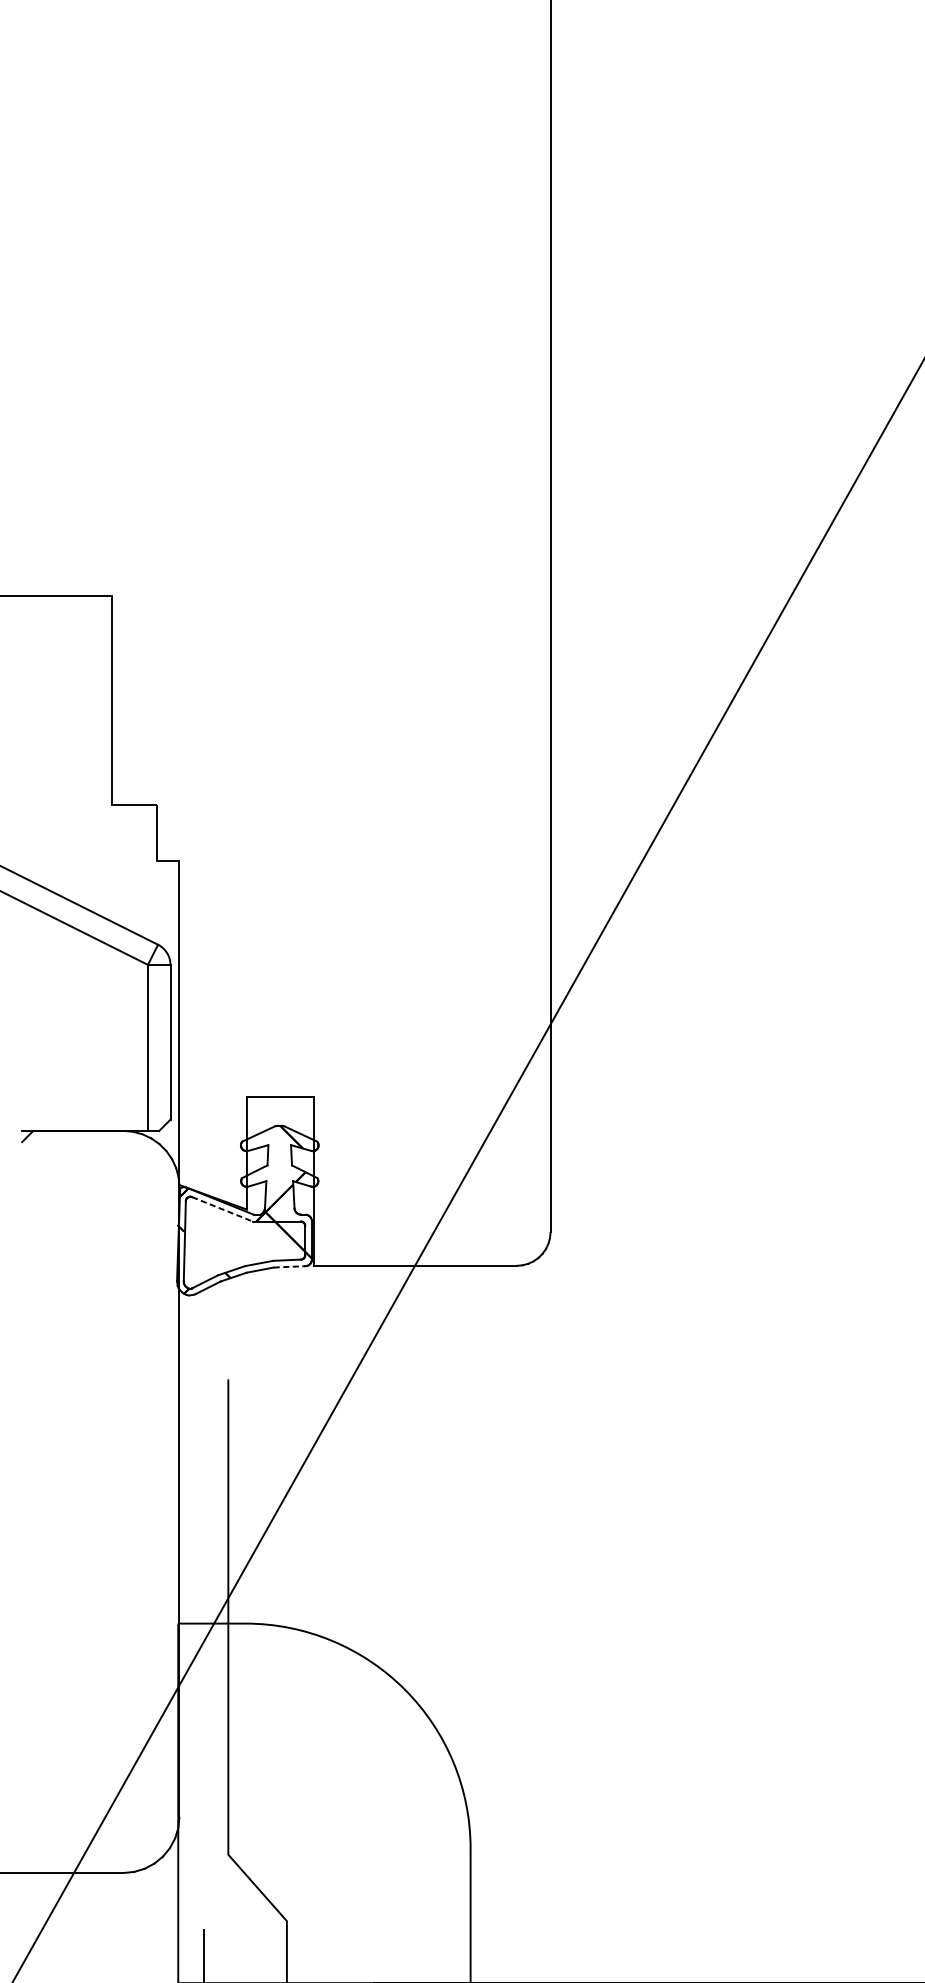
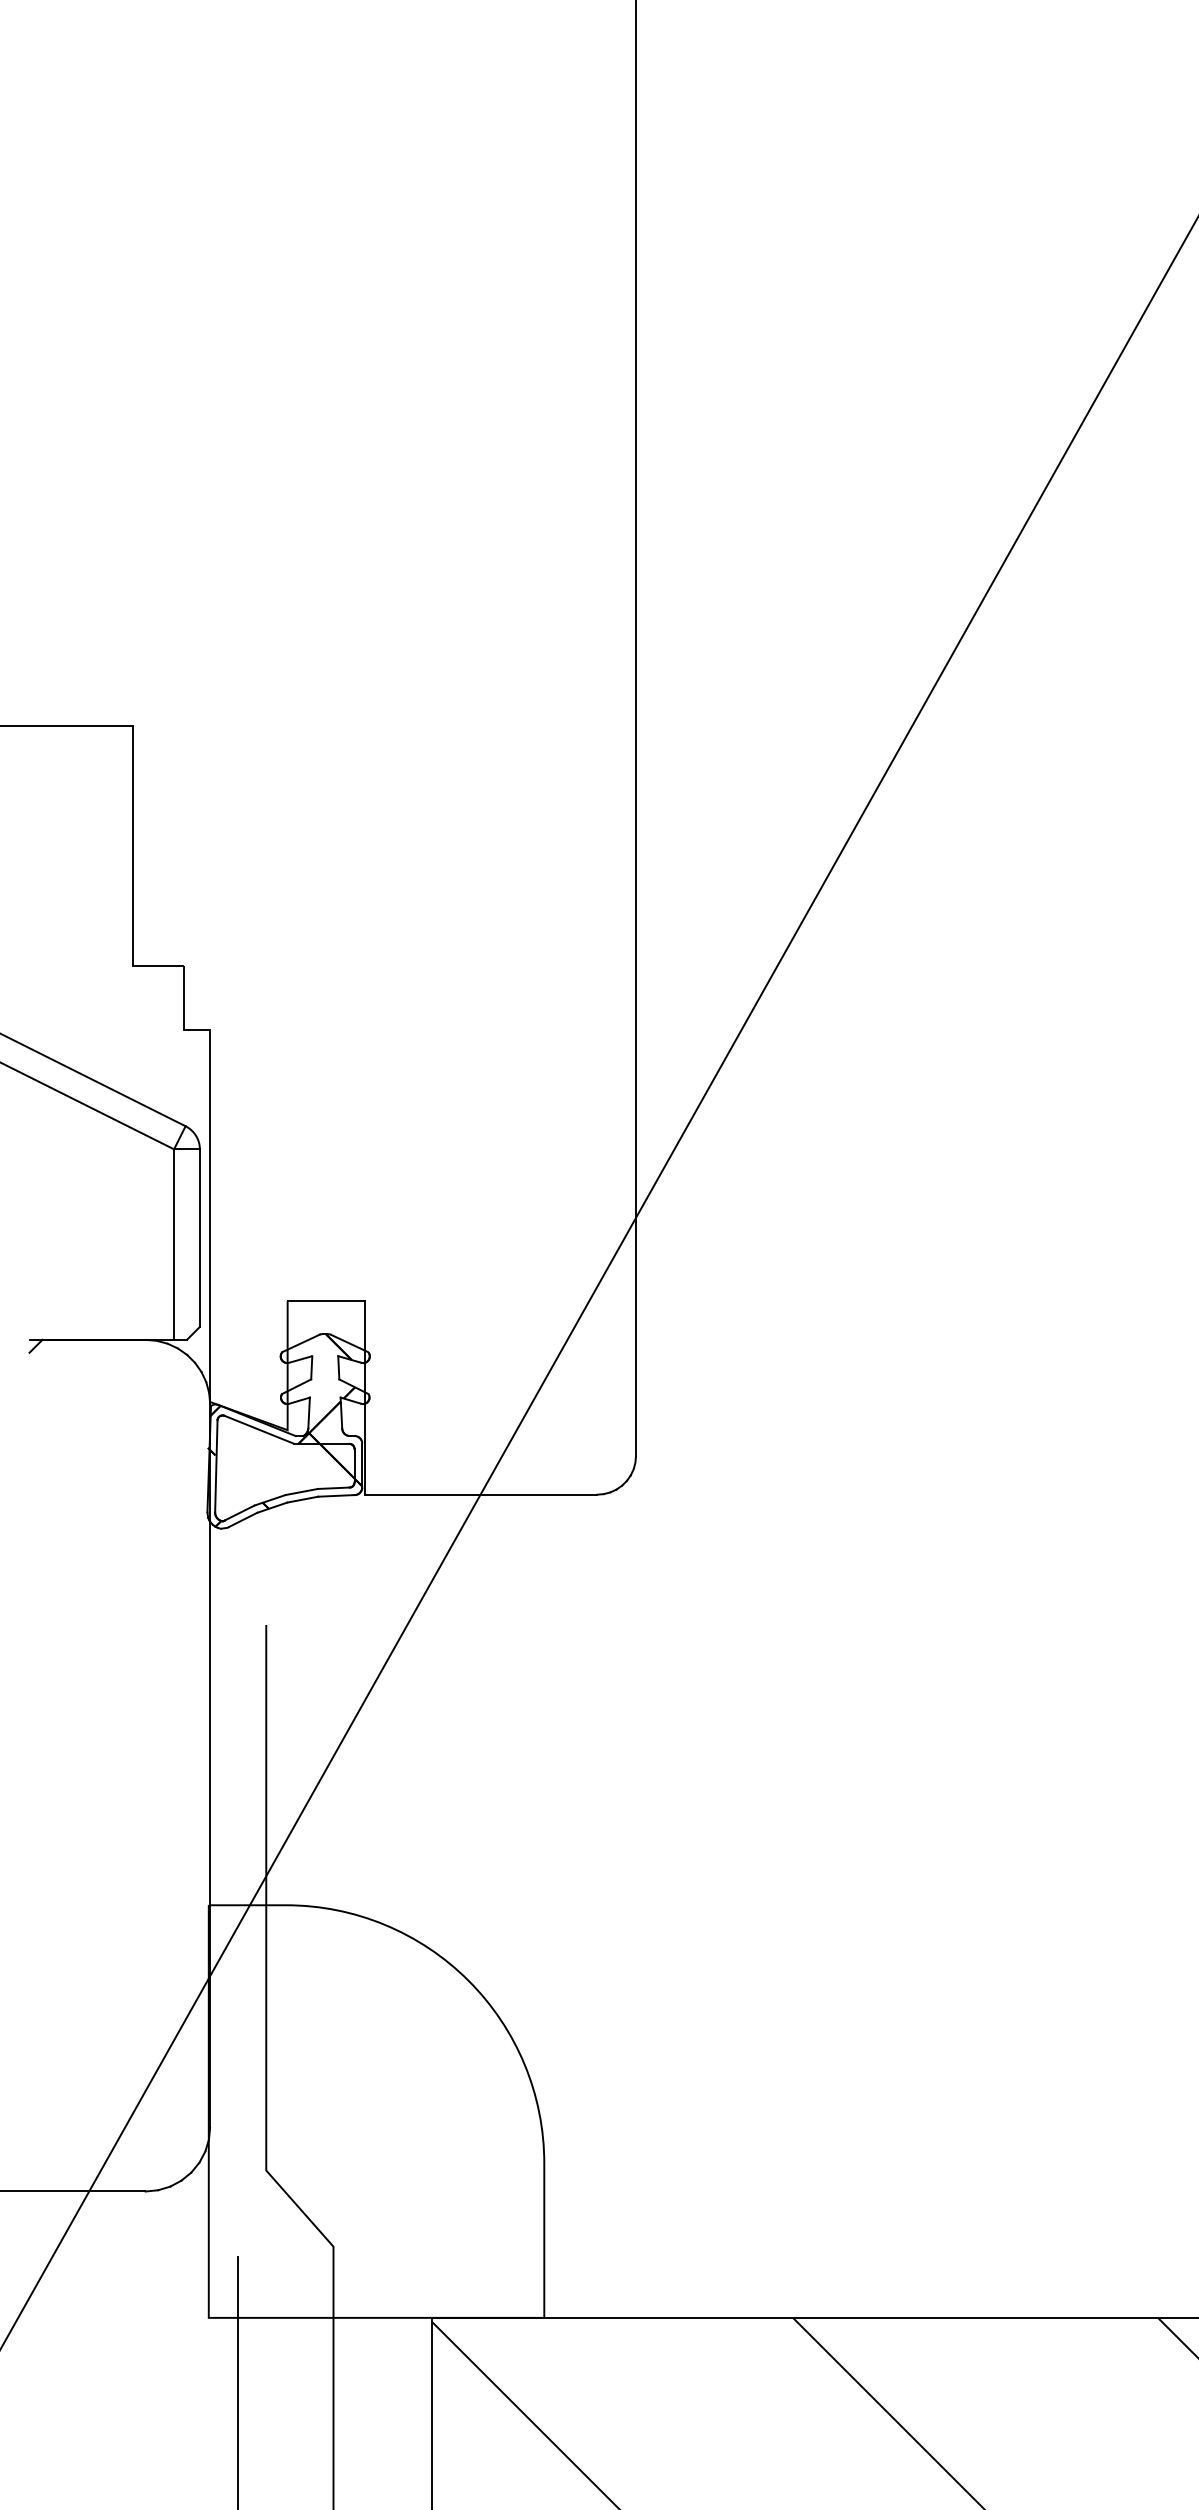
line: (222, 1209) -> (259, 1429), dashed -> solid
line: (289, 1266) -> (336, 1495), dashed -> solid

